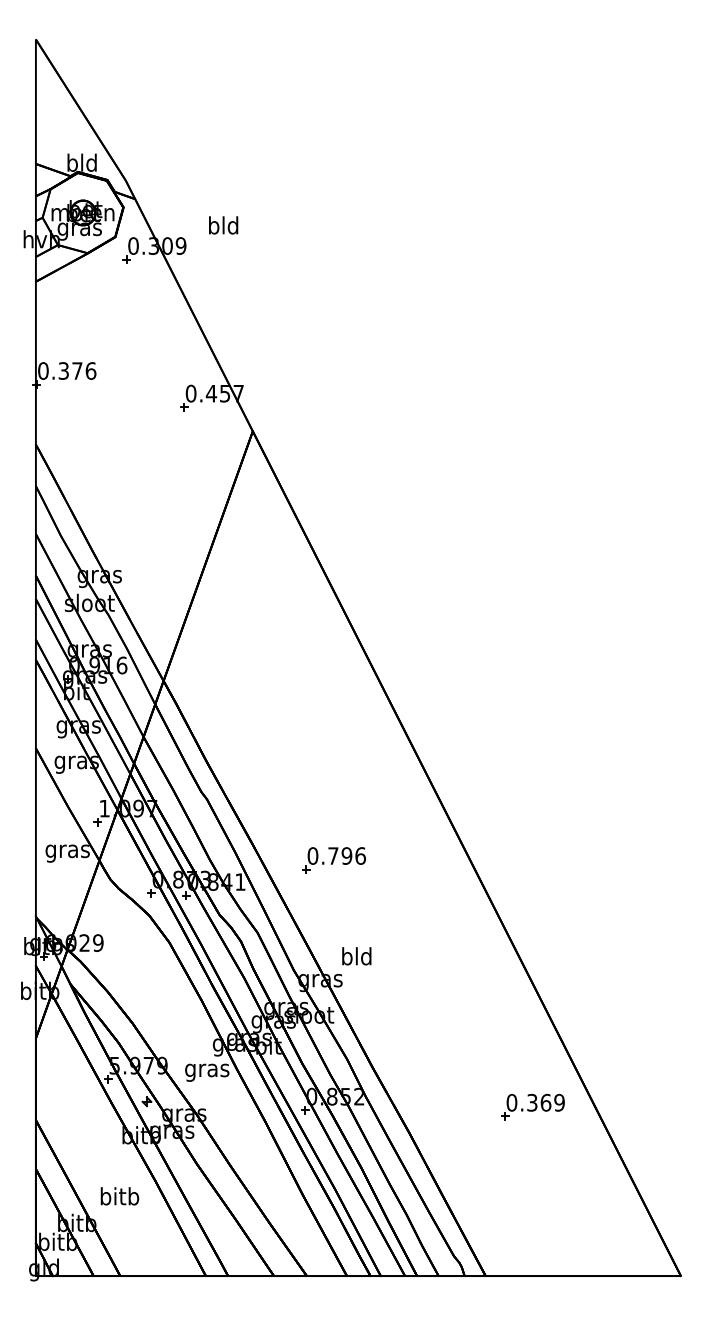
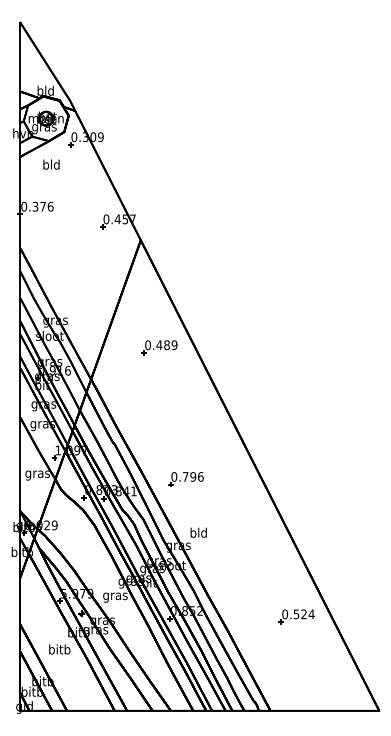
text: (223, 225) -> (51, 164), moved
part: (286, 623) -> (159, 347), added
text: (546, 1103) -> (304, 614), 0.369 -> 0.524
text: (119, 1196) -> (59, 649), moved

